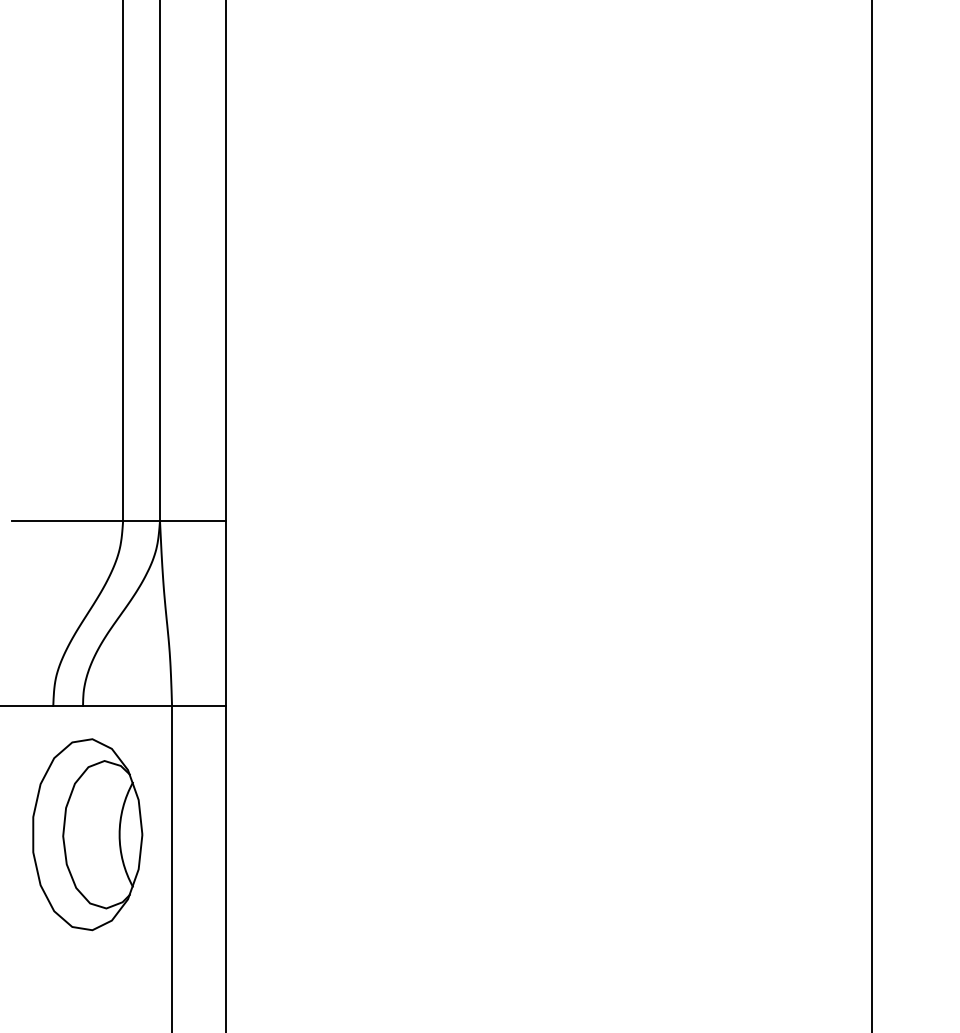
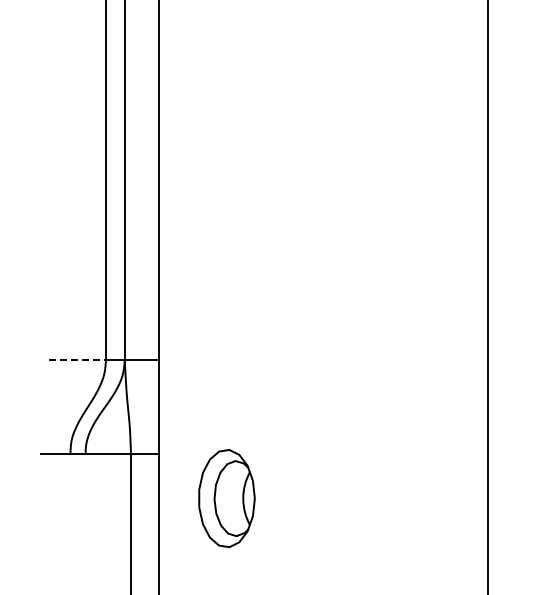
line: (69, 520) -> (78, 359), solid -> dashed
part: (86, 834) -> (226, 498), moved

